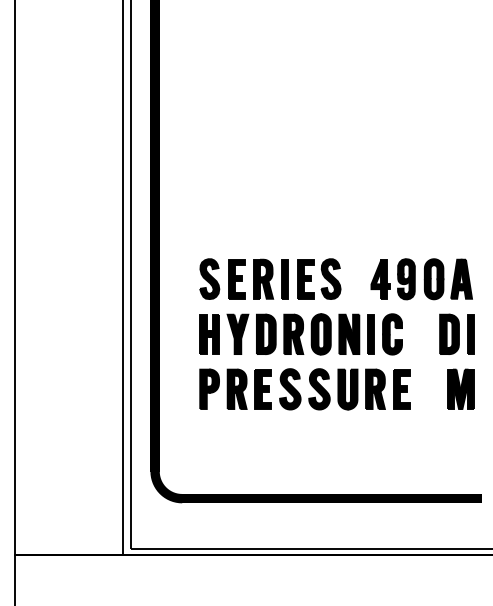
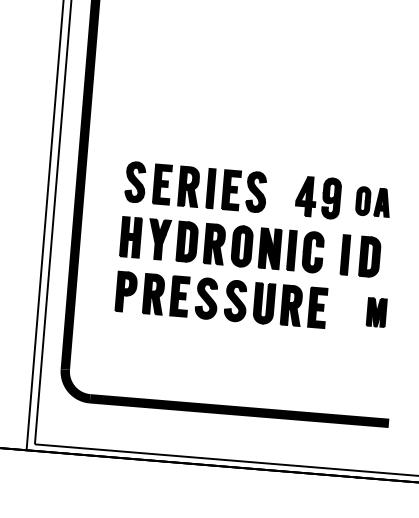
part: (447, 279) -> (372, 202), size x0.7
part: (470, 334) -> (345, 255), moved
part: (460, 388) -> (376, 311), size x0.7

